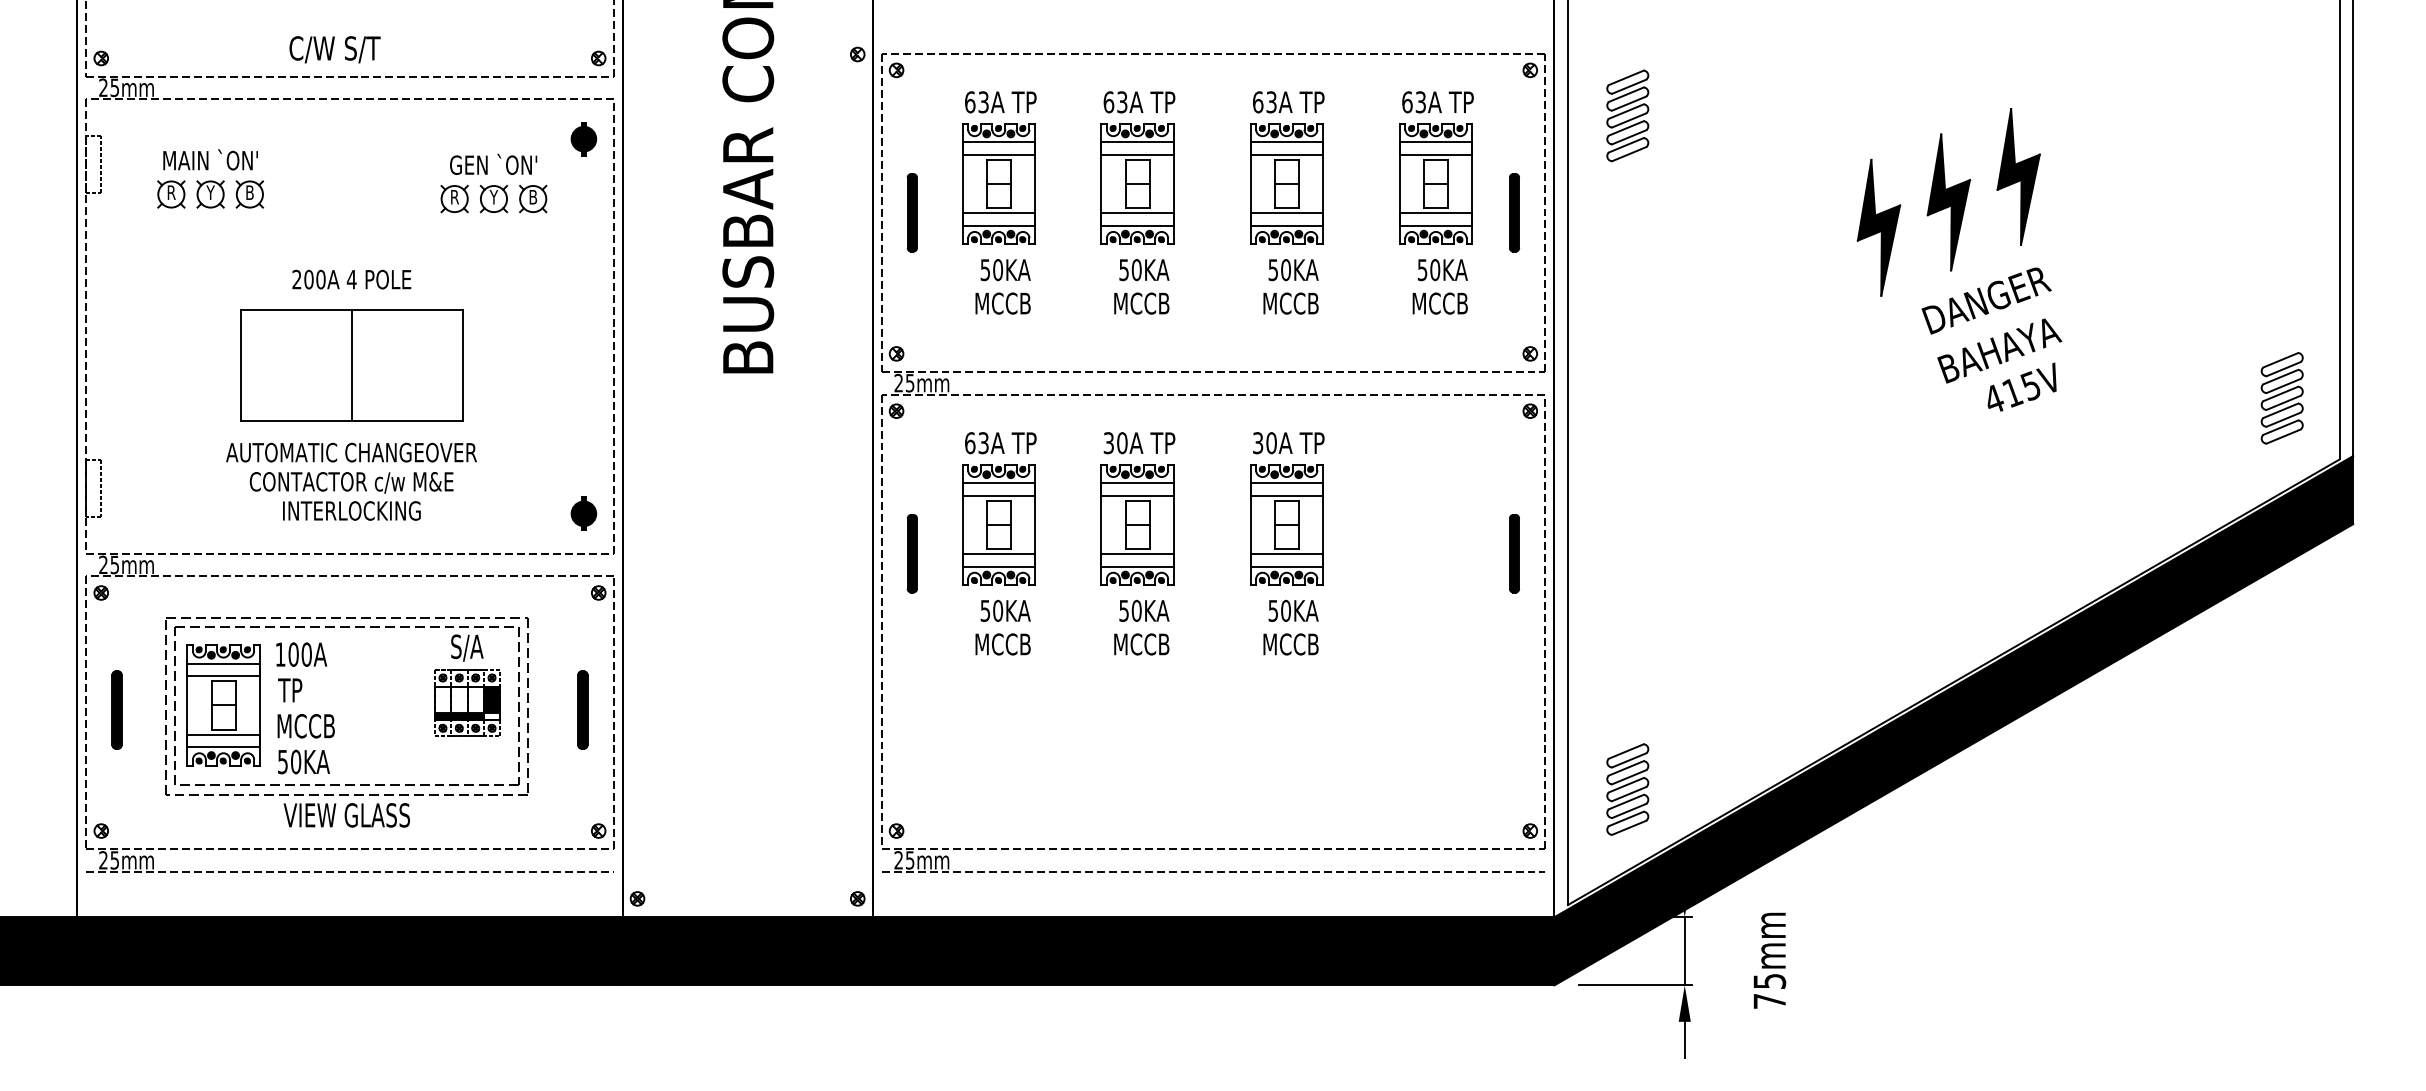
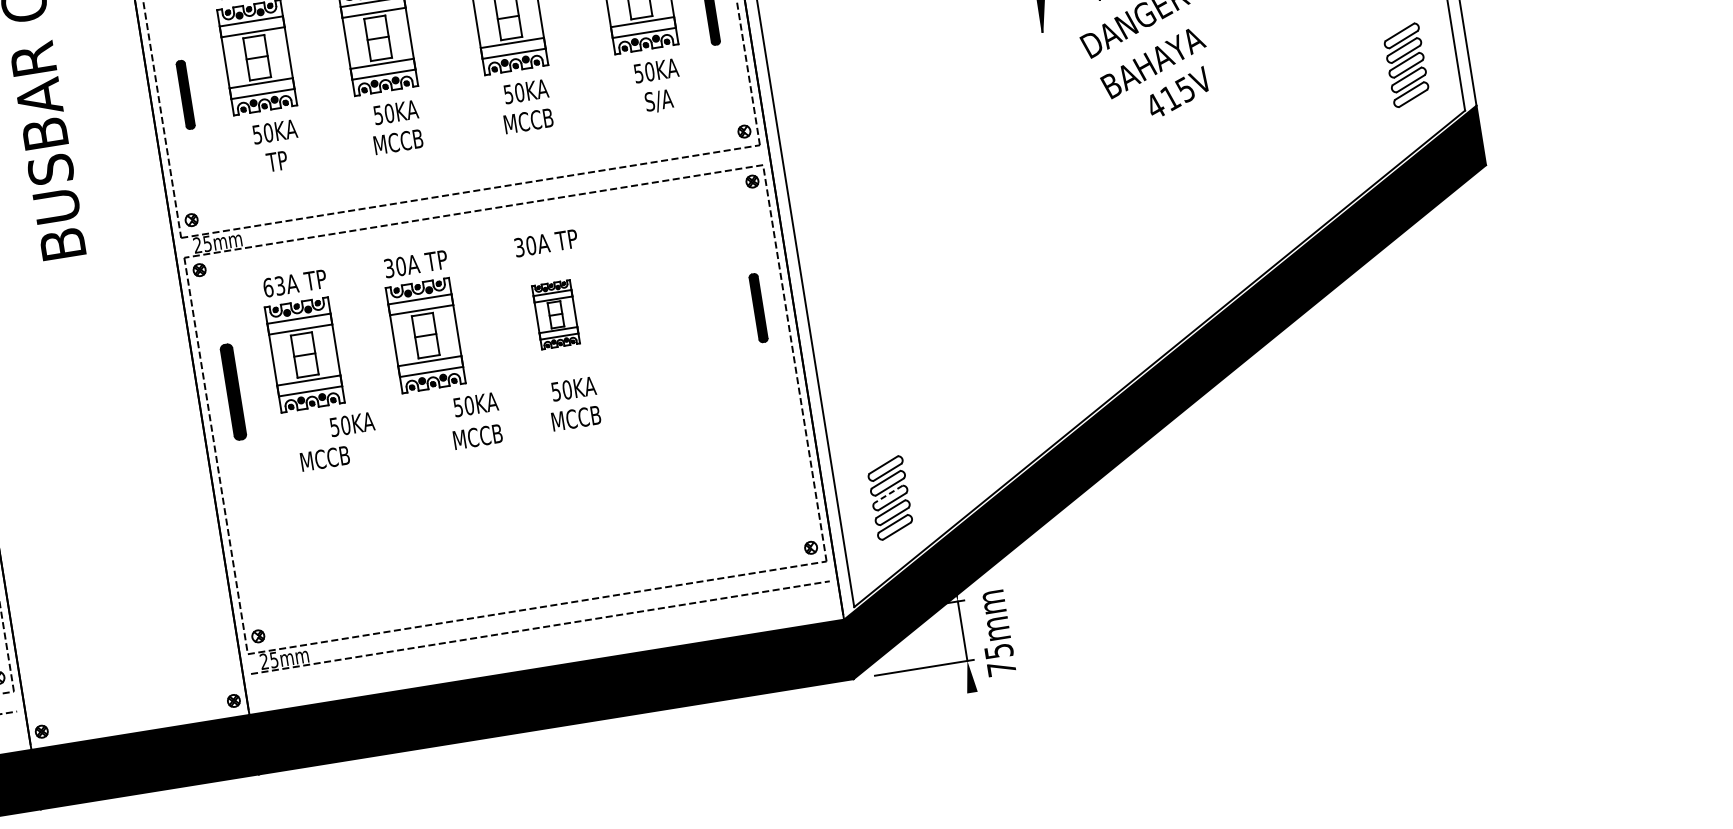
text: (1002, 303) -> (276, 161), MCCB -> TP
text: (1439, 304) -> (658, 101), MCCB -> S/A
part: (1286, 524) -> (555, 314), size x0.6
part: (911, 553) -> (232, 392), size x1.4
text: (1005, 610) -> (352, 424), moved
text: (1144, 610) -> (476, 404), moved
text: (1141, 644) -> (477, 437), moved
line: (1626, 785) -> (888, 494), solid -> dashed
text: (1769, 960) -> (995, 633), moved
line: (1684, 1039) -> (974, 708), removed

